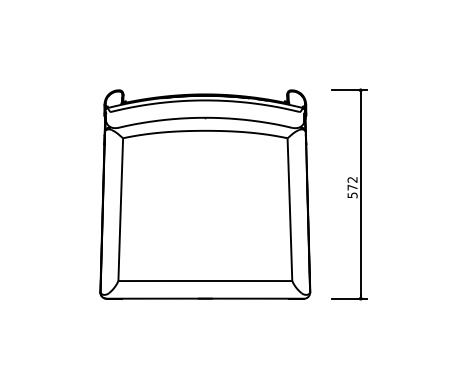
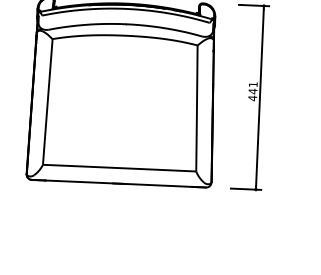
text: (352, 187) -> (252, 91), 572 -> 441

